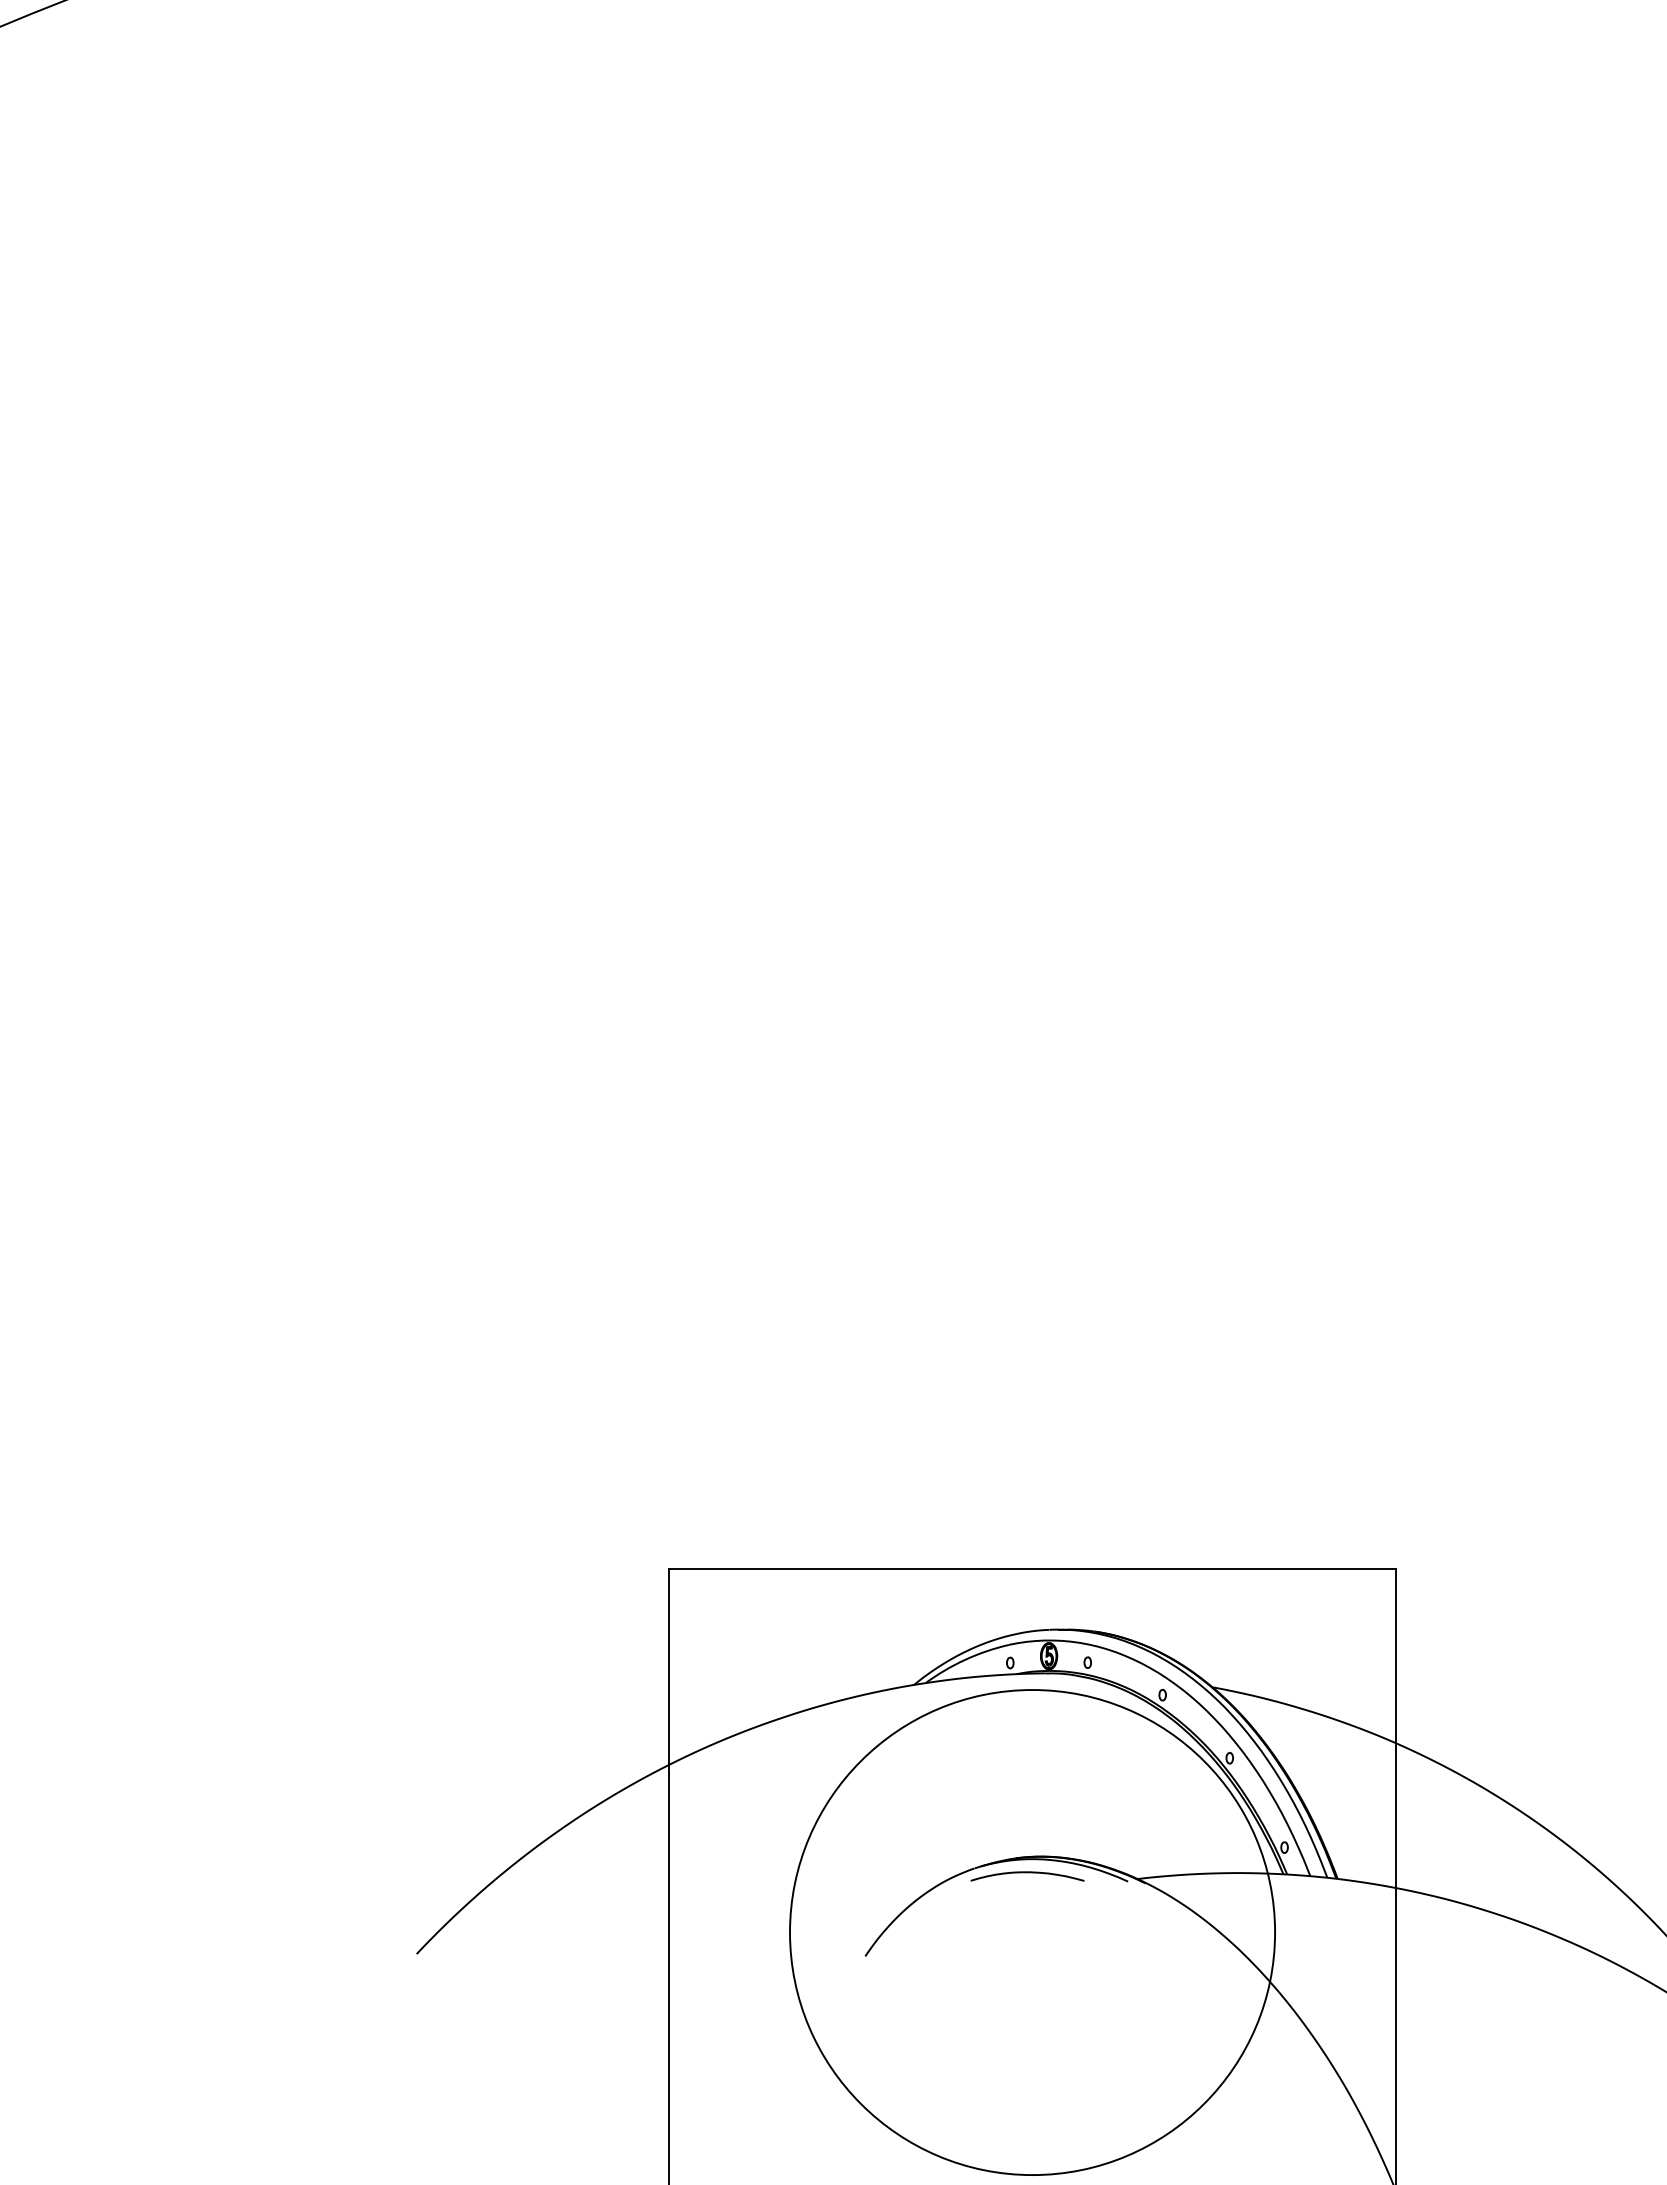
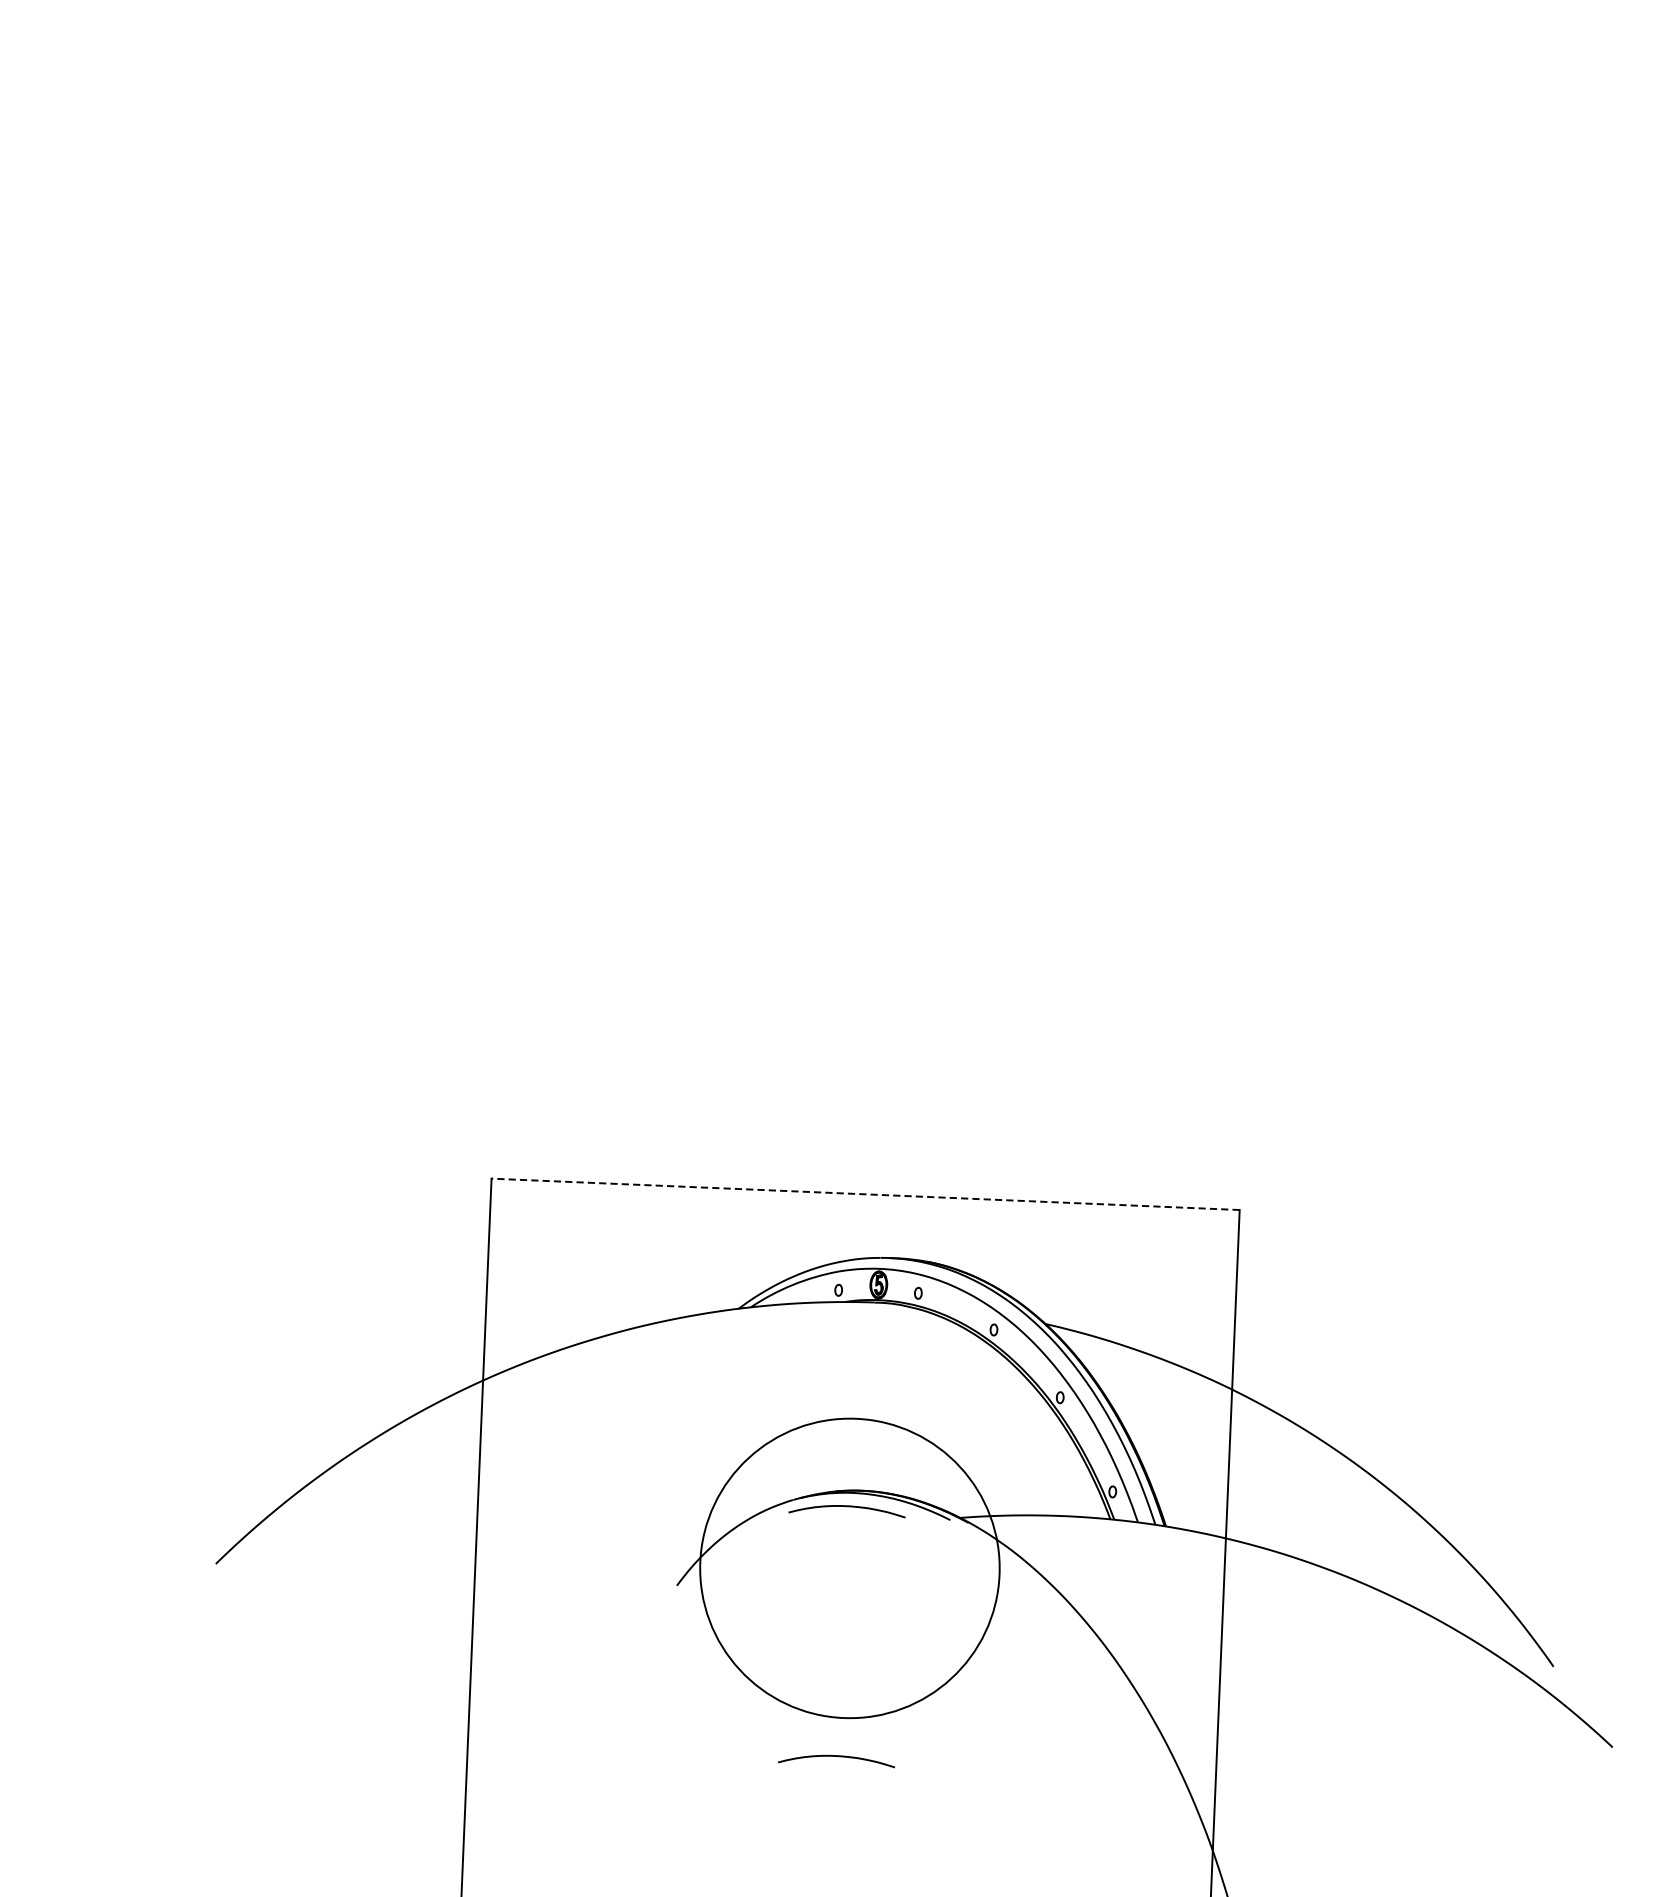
line: (1032, 1568) -> (865, 1194), solid -> dashed
circle: (1032, 1932) -> (849, 1568), size x0.6
curve: (1027, 2116) -> (836, 1757), added

